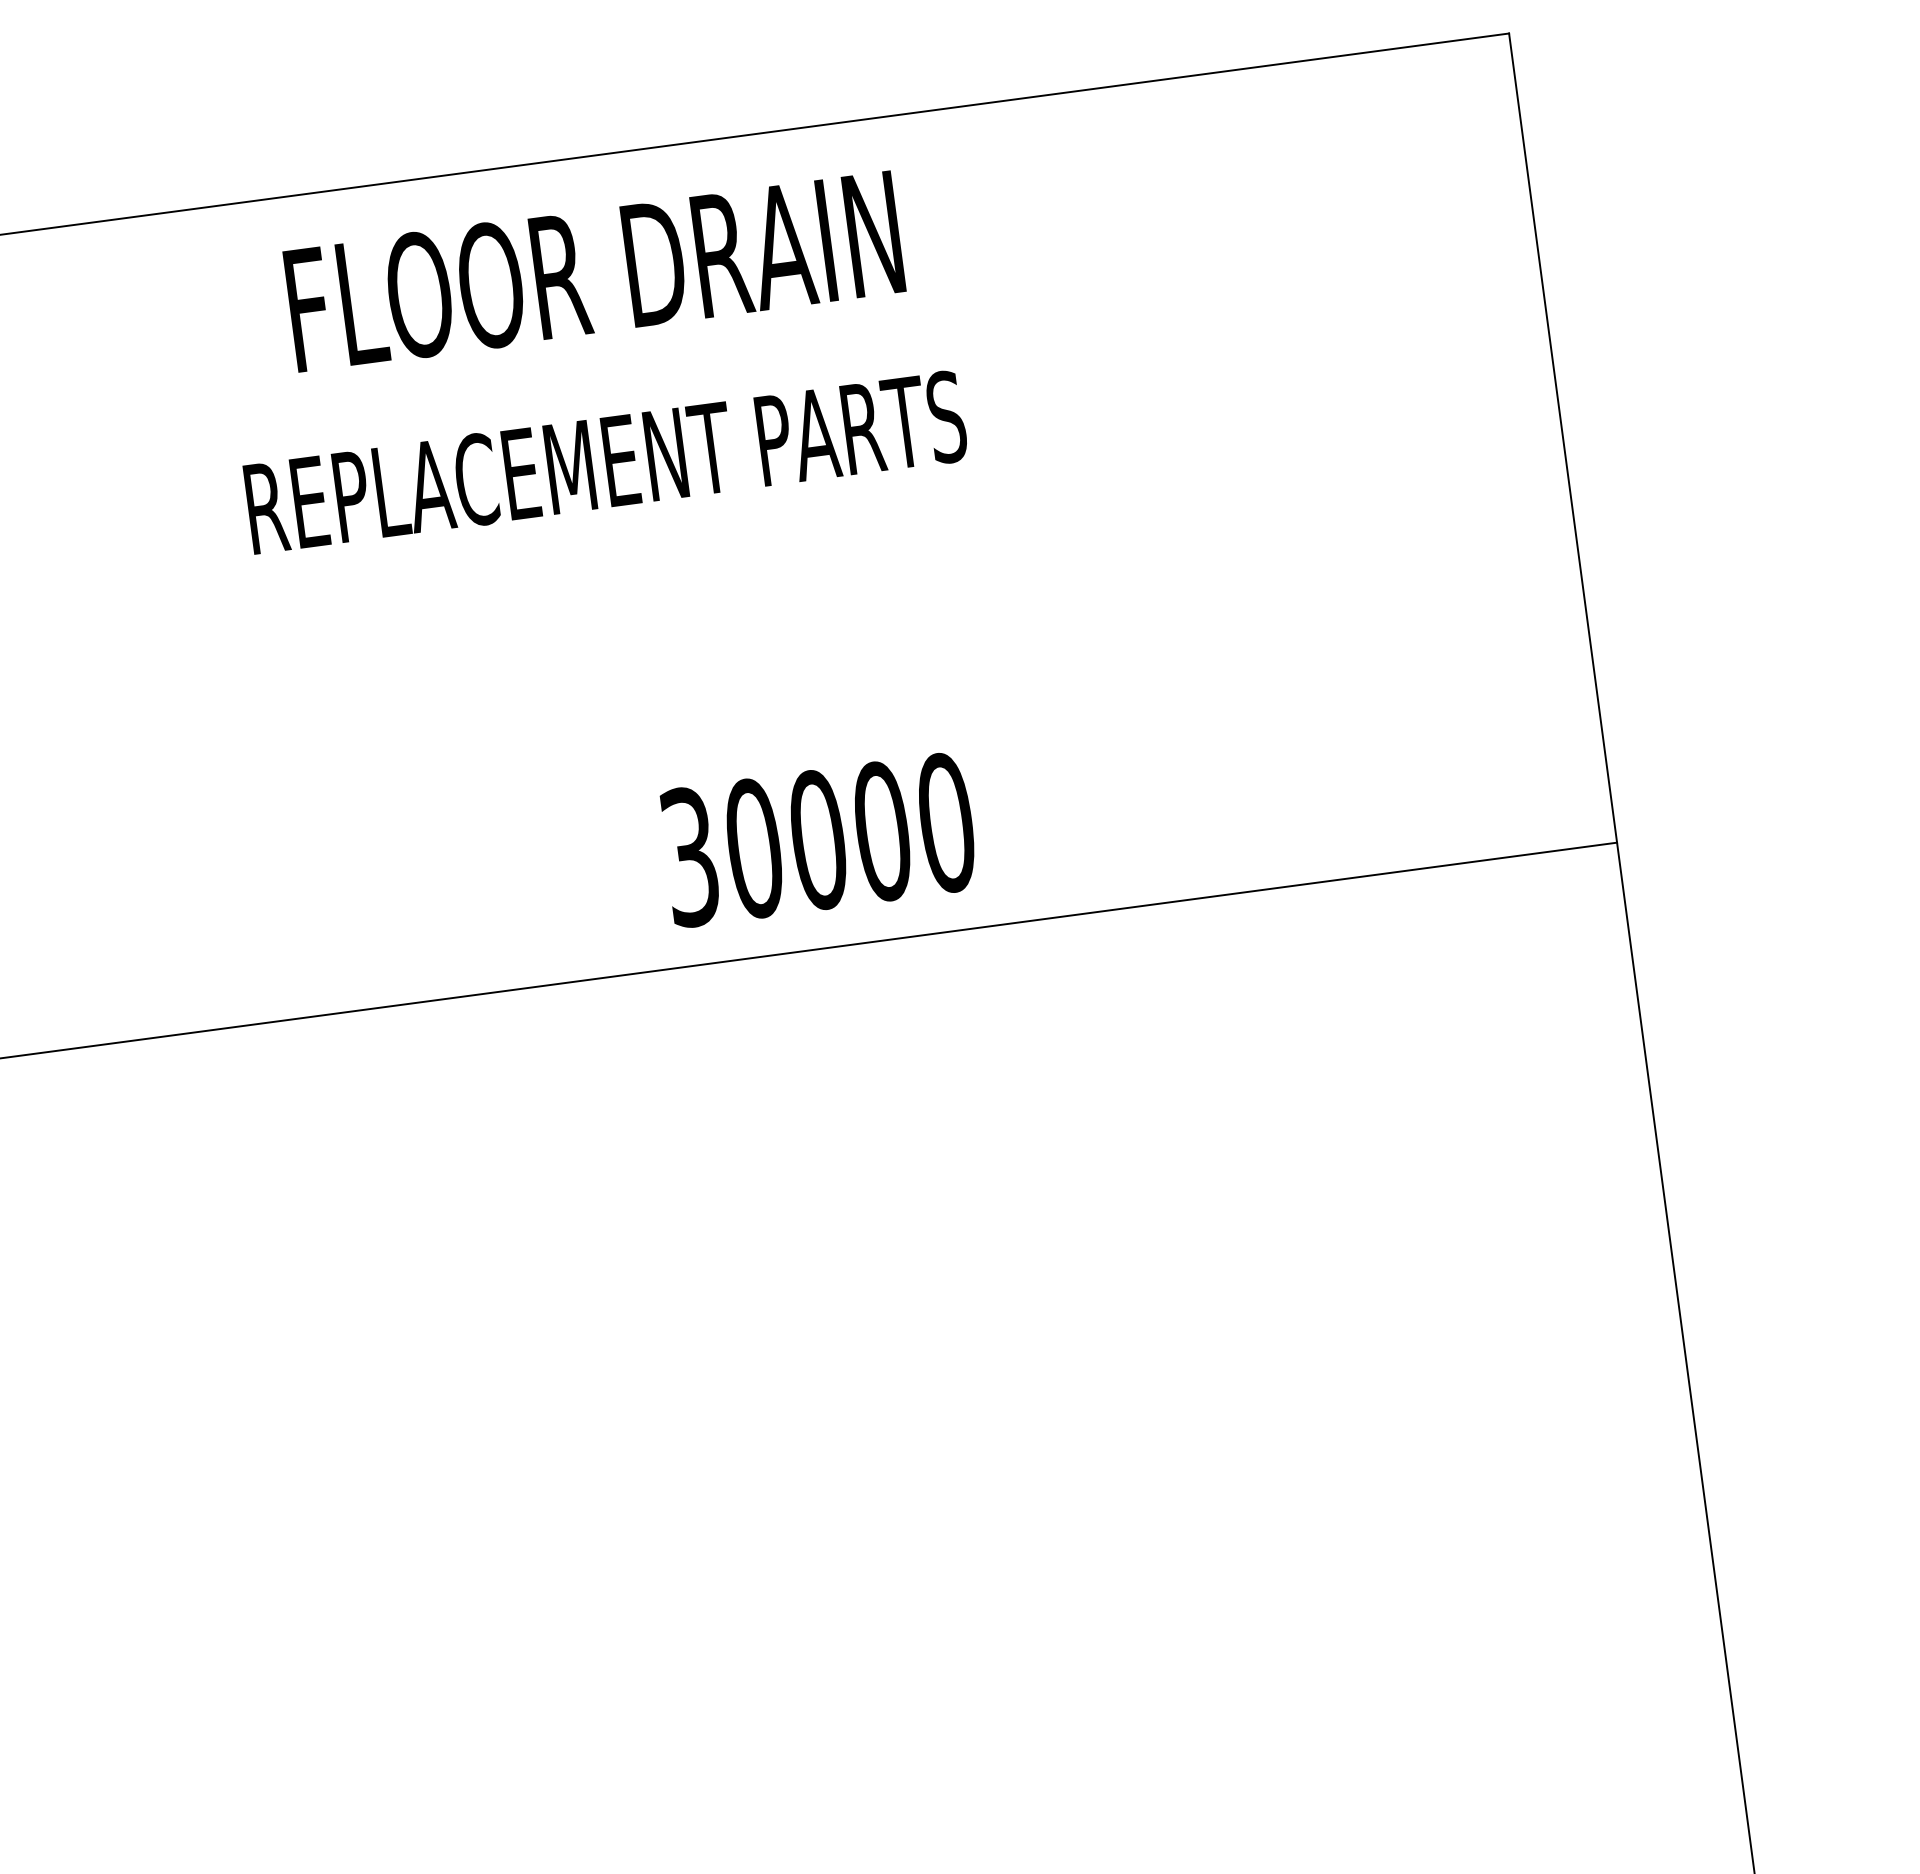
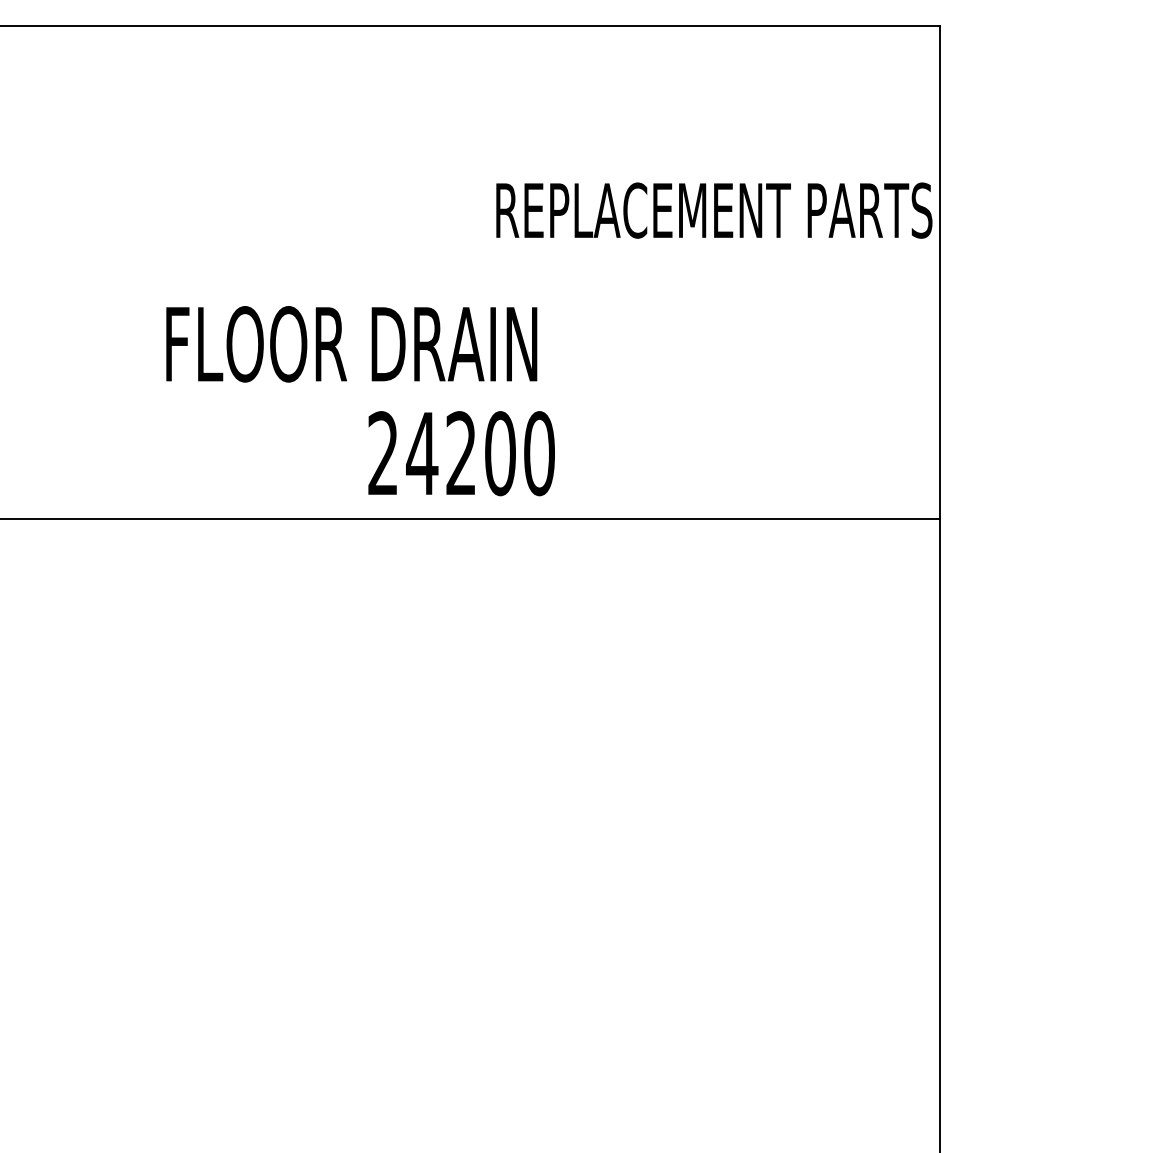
text: (594, 271) -> (351, 344), moved
text: (606, 462) -> (714, 210), moved
text: (754, 848) -> (422, 453), 30000 -> 24200

